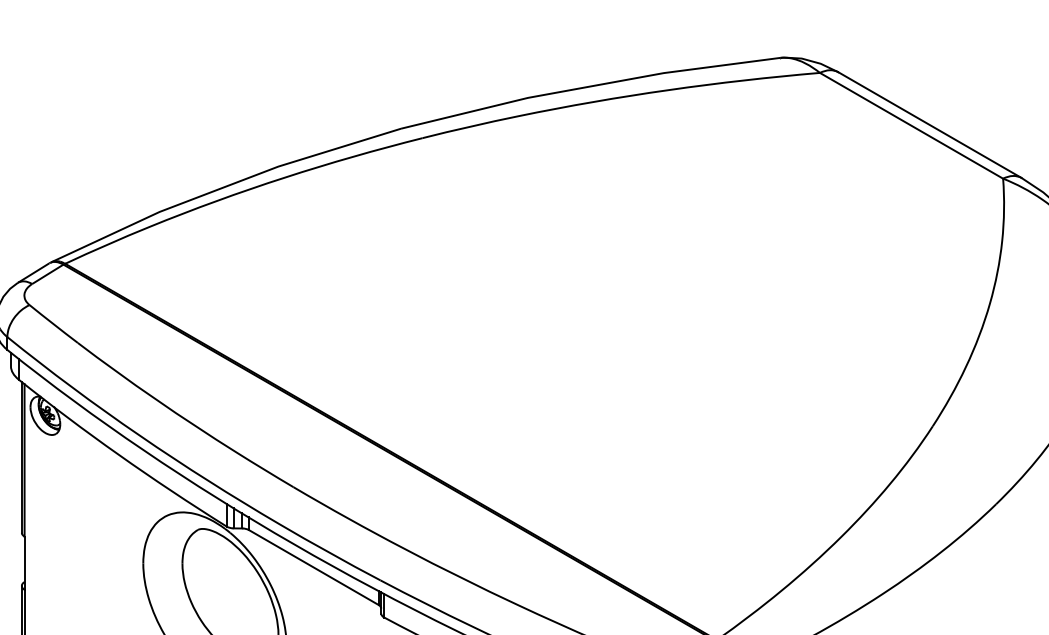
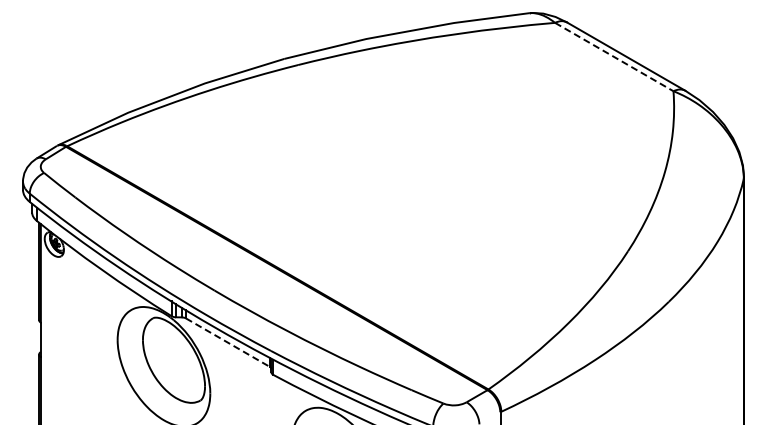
line: (911, 126) -> (614, 57), solid -> dashed
line: (314, 567) -> (228, 342), solid -> dashed

